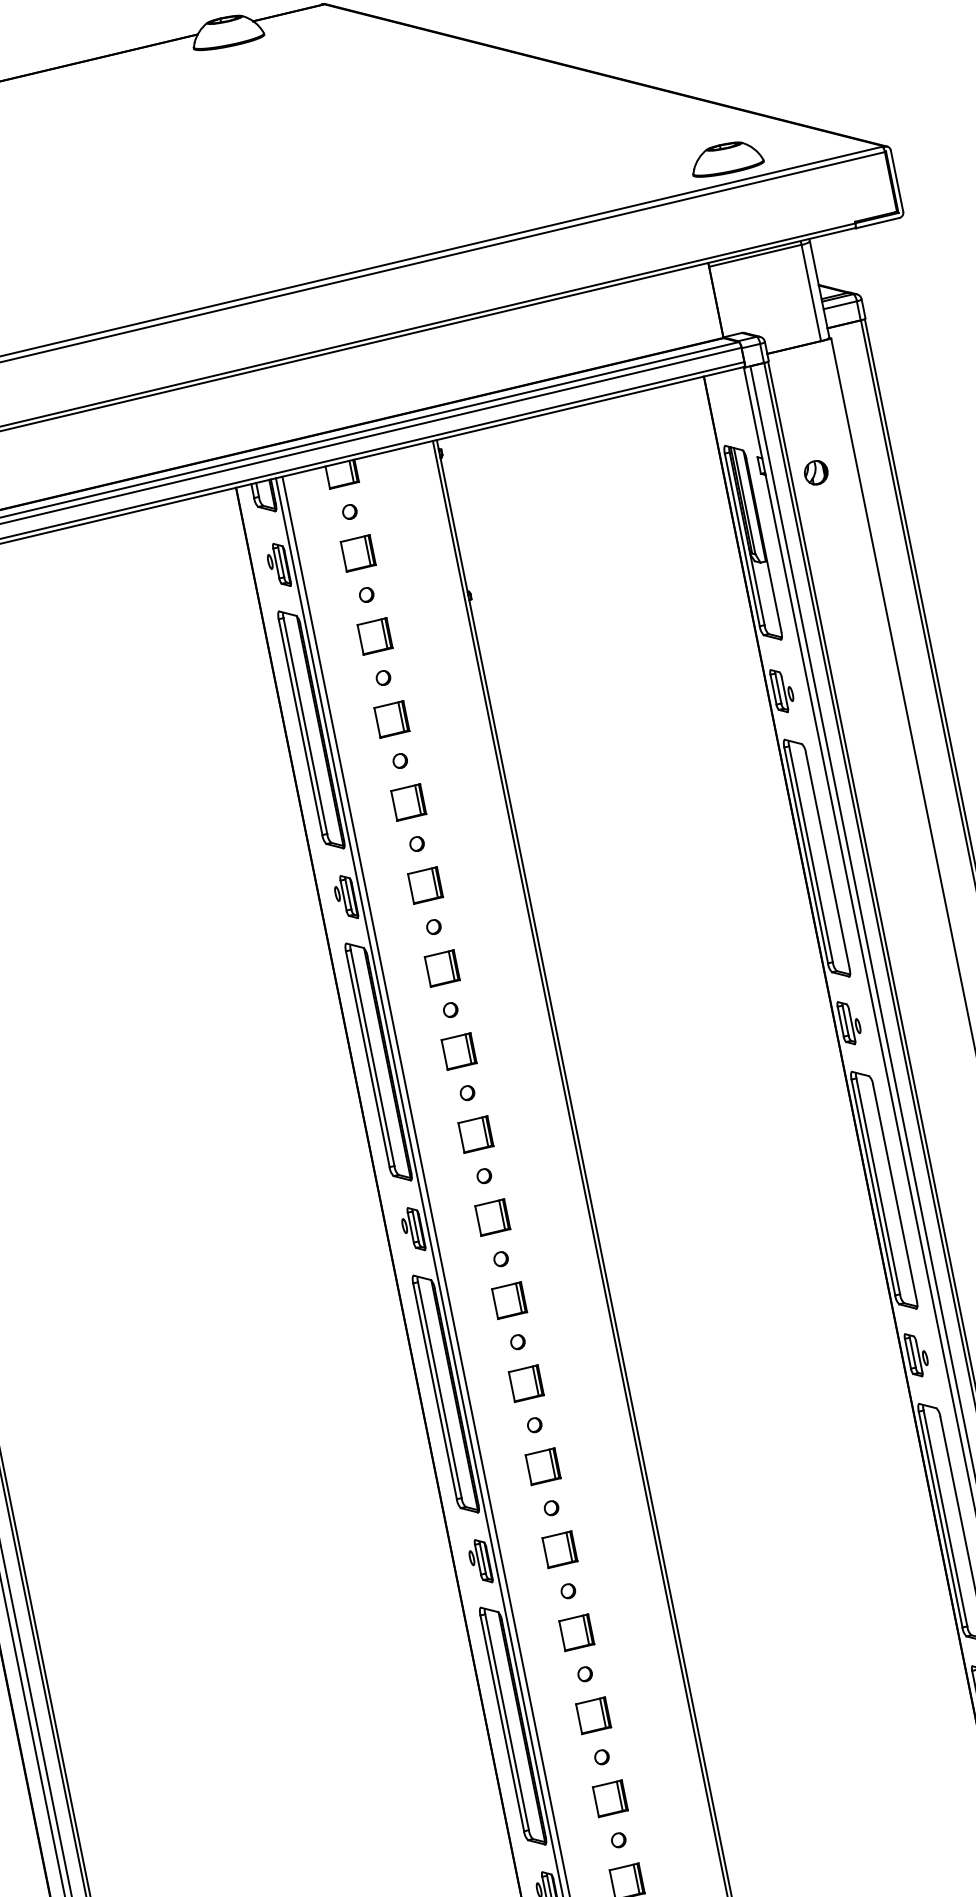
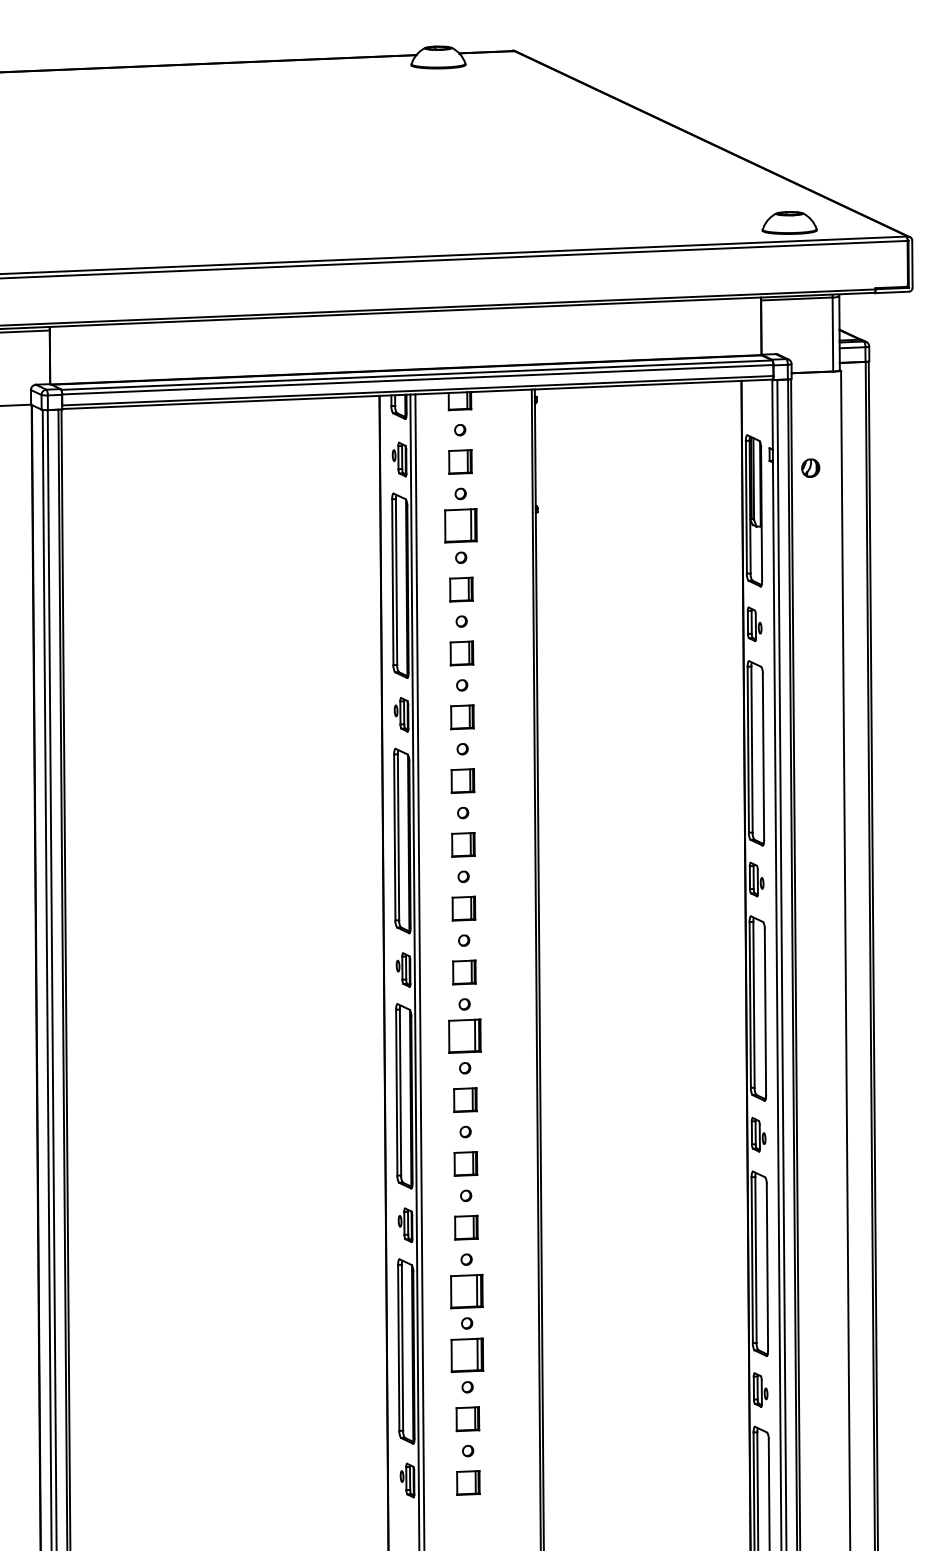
part: (374, 636) -> (460, 525), size x1.4
part: (509, 1300) -> (464, 1036), size x1.4
part: (576, 1632) -> (466, 1291), size x1.4
part: (593, 1715) -> (467, 1355), size x1.4

